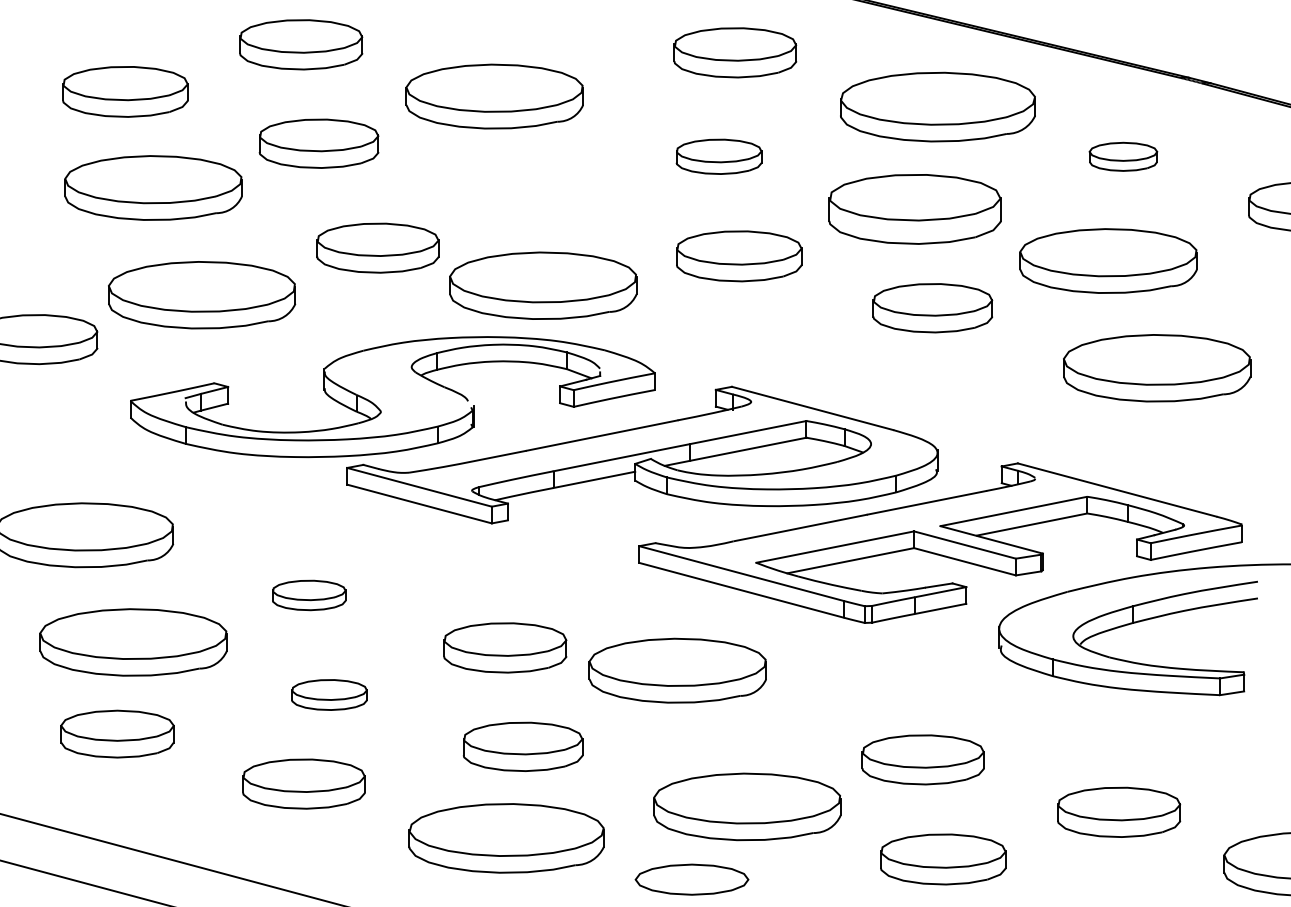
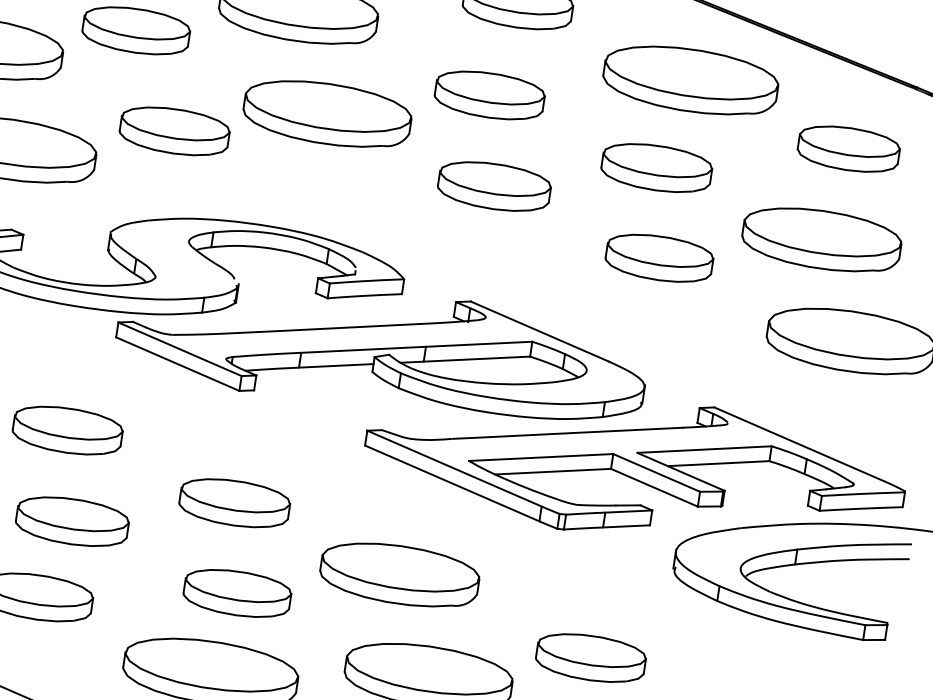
part: (718, 156) -> (489, 95), size x1.43
part: (1123, 156) -> (848, 148), size x1.67
part: (914, 208) -> (656, 167), size x0.71
part: (543, 285) -> (327, 113), moved
part: (308, 595) -> (67, 430), size x1.67
part: (677, 670) -> (399, 574), moved
part: (329, 694) -> (72, 521), size x1.67

